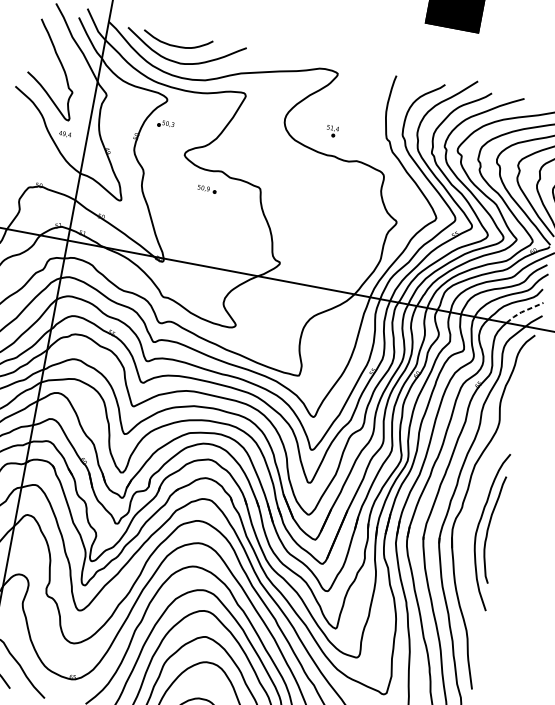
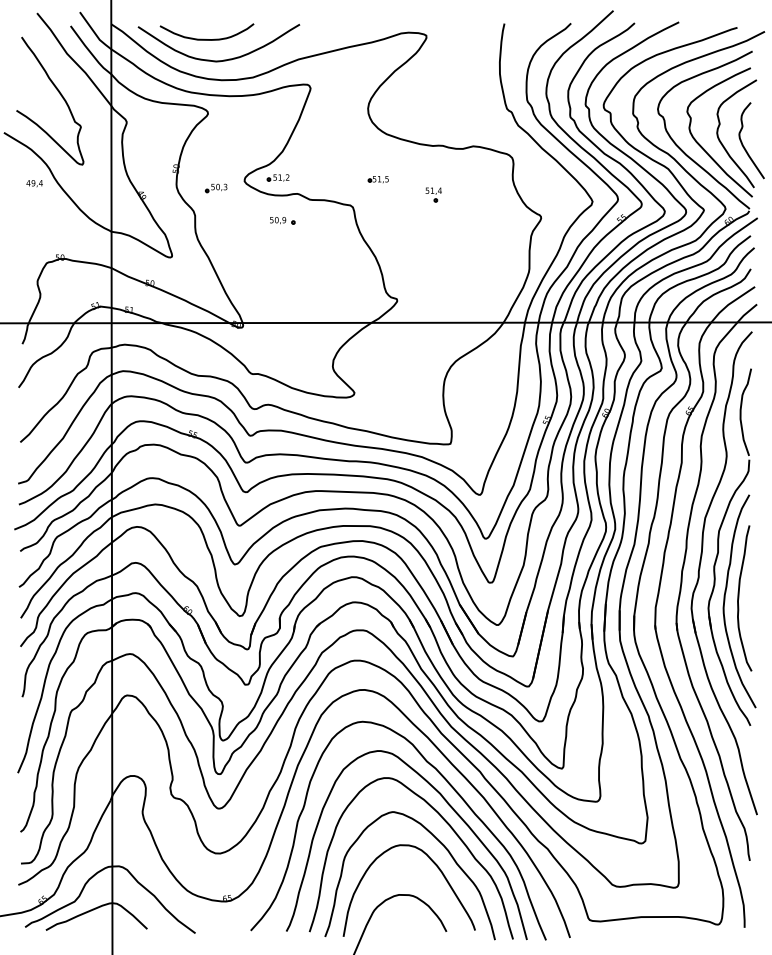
part: (166, 124) -> (216, 188), moved
part: (332, 130) -> (433, 194), moved
text: (65, 134) -> (34, 183), moved
part: (209, 156) -> (277, 177), added
part: (282, 172) -> (377, 179), added
line: (523, 311) -> (730, 303), dashed -> solid
part: (482, 484) -> (719, 542), added

